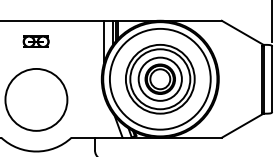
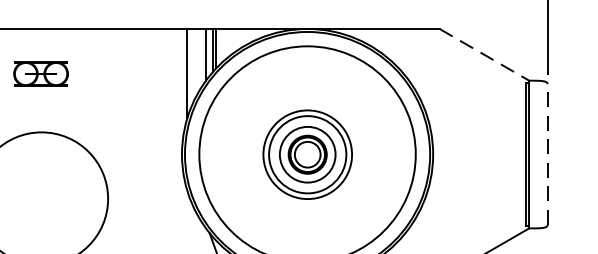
line: (243, 33) -> (486, 56), solid -> dashed
part: (160, 79) -> (307, 155), size x0.6
line: (272, 79) -> (548, 155), solid -> dashed

